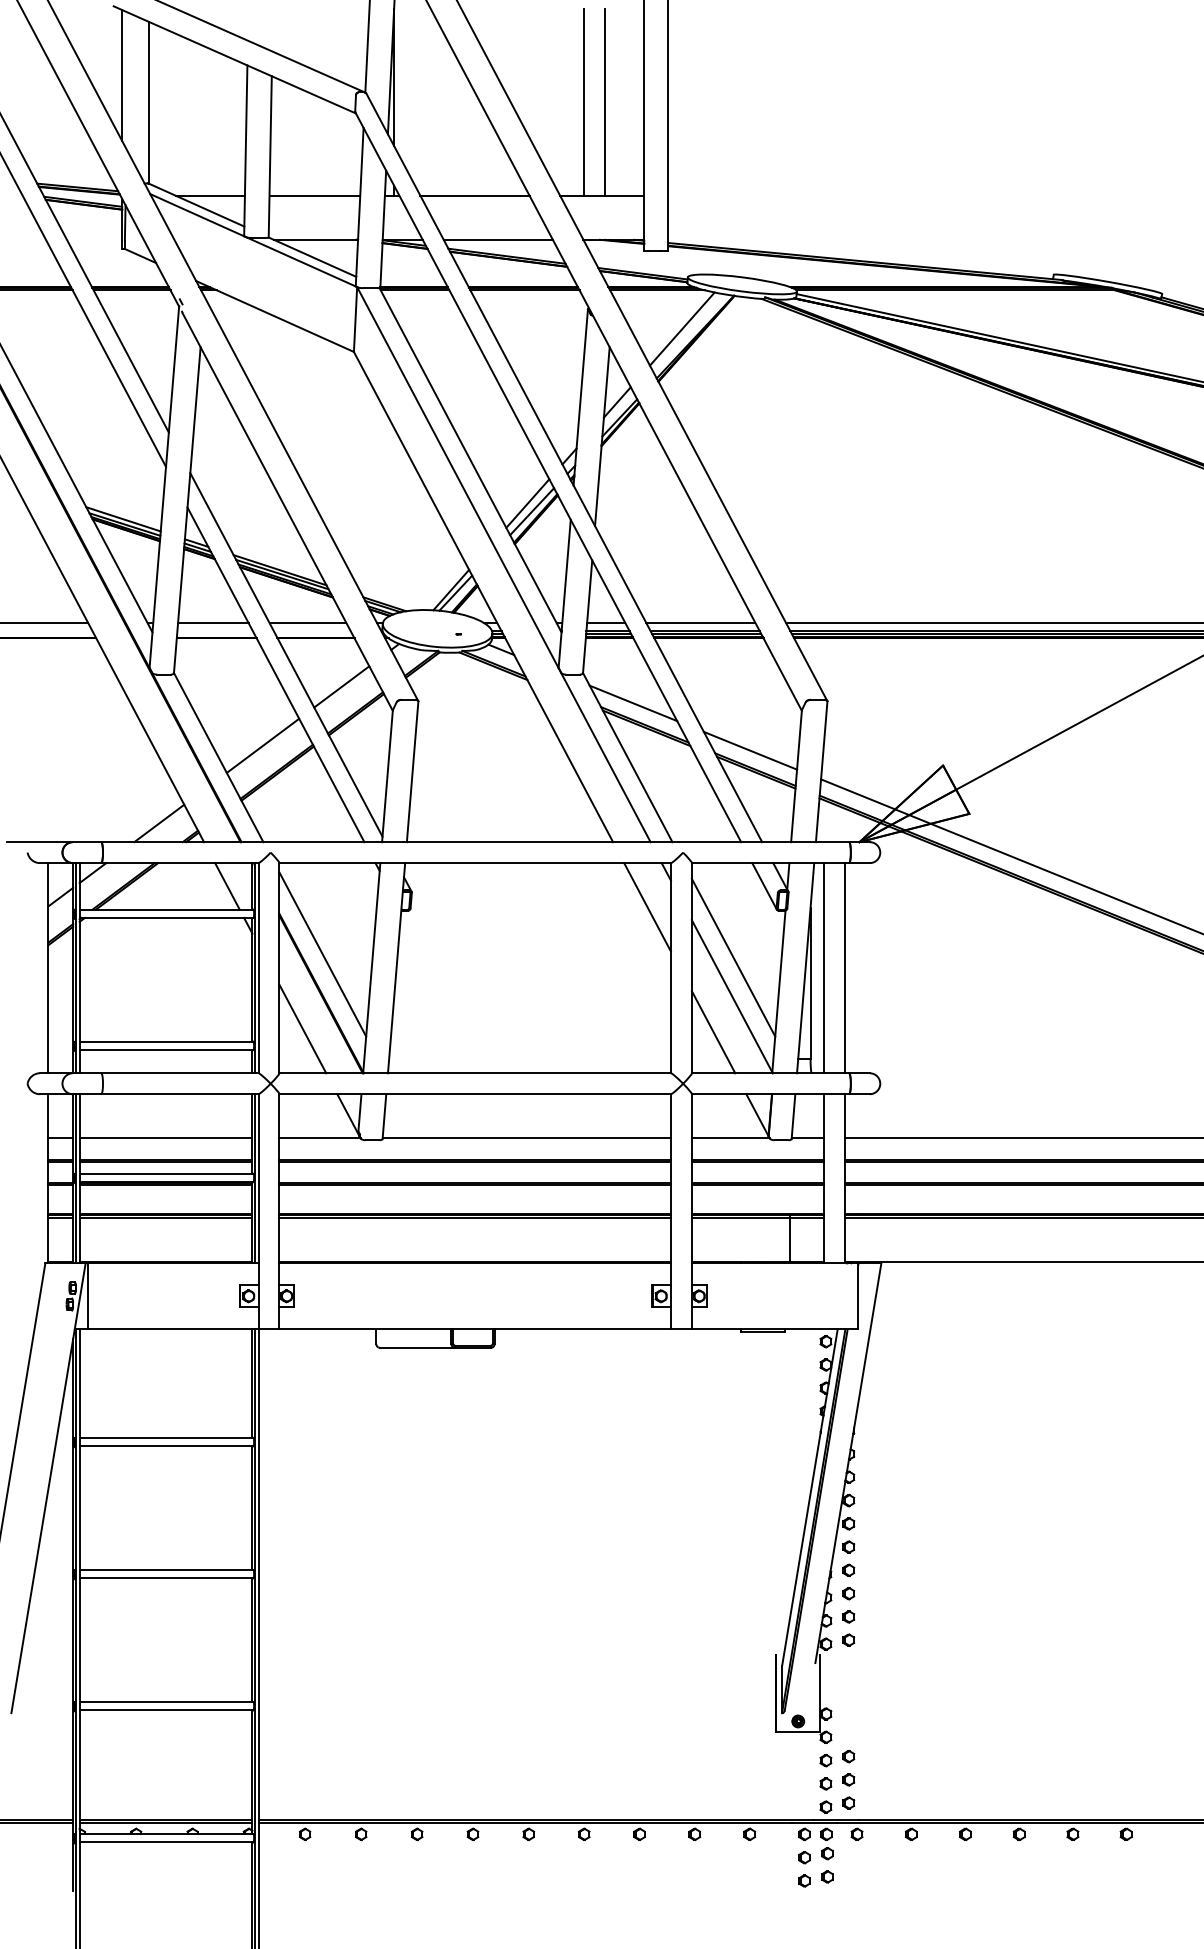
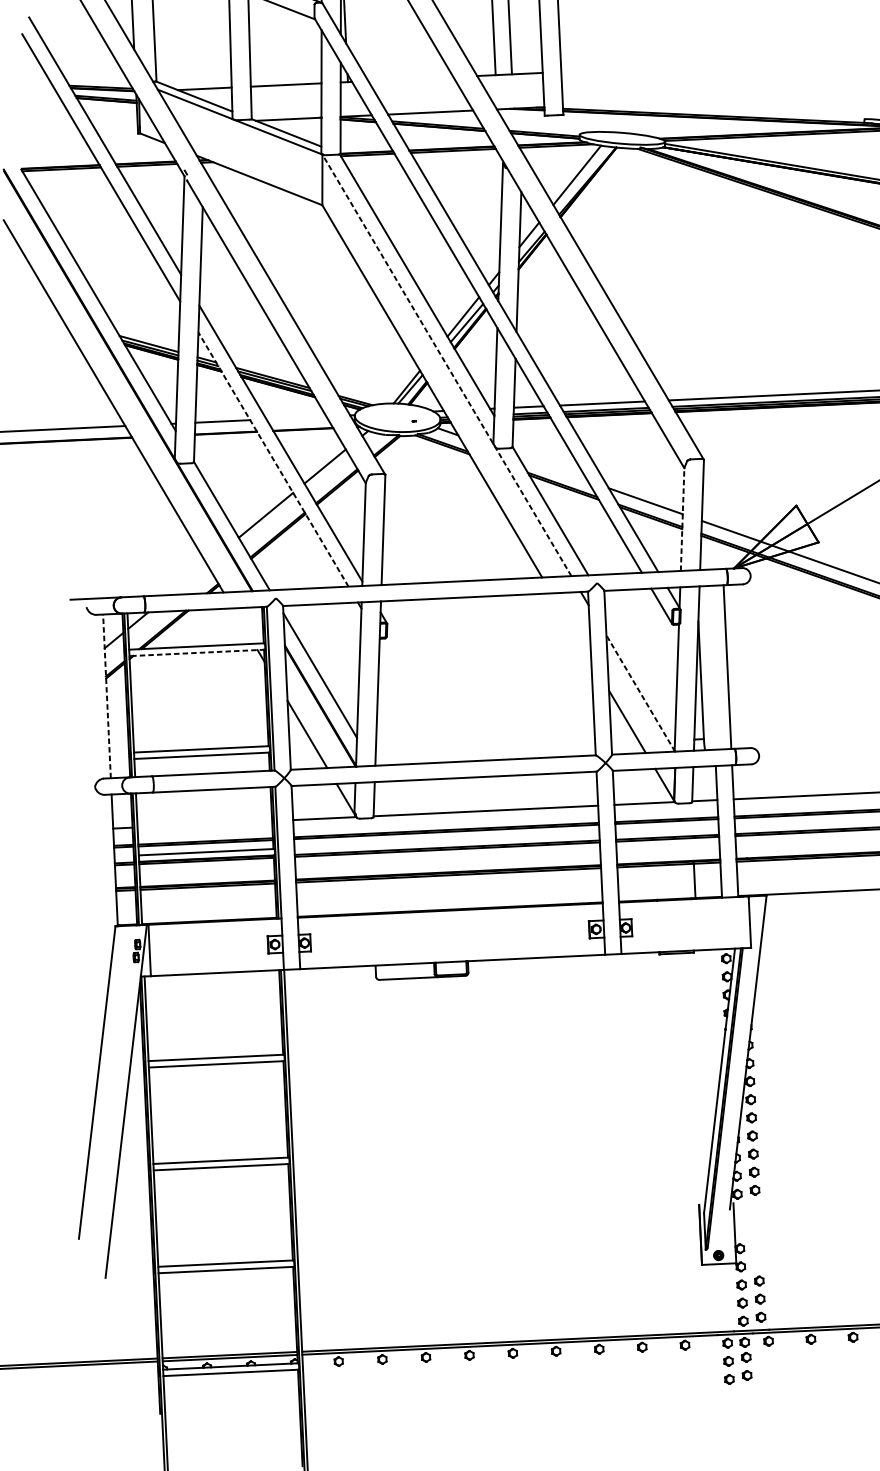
line: (474, 195) -> (410, 78), removed
line: (503, 564) -> (446, 365), solid -> dashed
line: (307, 622) -> (296, 417), removed
line: (275, 674) -> (273, 459), solid -> dashed
line: (633, 703) -> (552, 468), removed
line: (796, 775) -> (682, 518), solid -> dashed
line: (159, 823) -> (188, 579), removed
line: (227, 886) -> (243, 626), removed
line: (647, 907) -> (571, 627), removed
line: (166, 917) -> (197, 652), solid -> dashed
line: (733, 957) -> (640, 662), removed
line: (48, 967) -> (107, 695), solid -> dashed
line: (824, 968) -> (711, 668), removed
line: (732, 996) -> (640, 693), solid -> dashed
line: (165, 1137) -> (204, 823), removed

